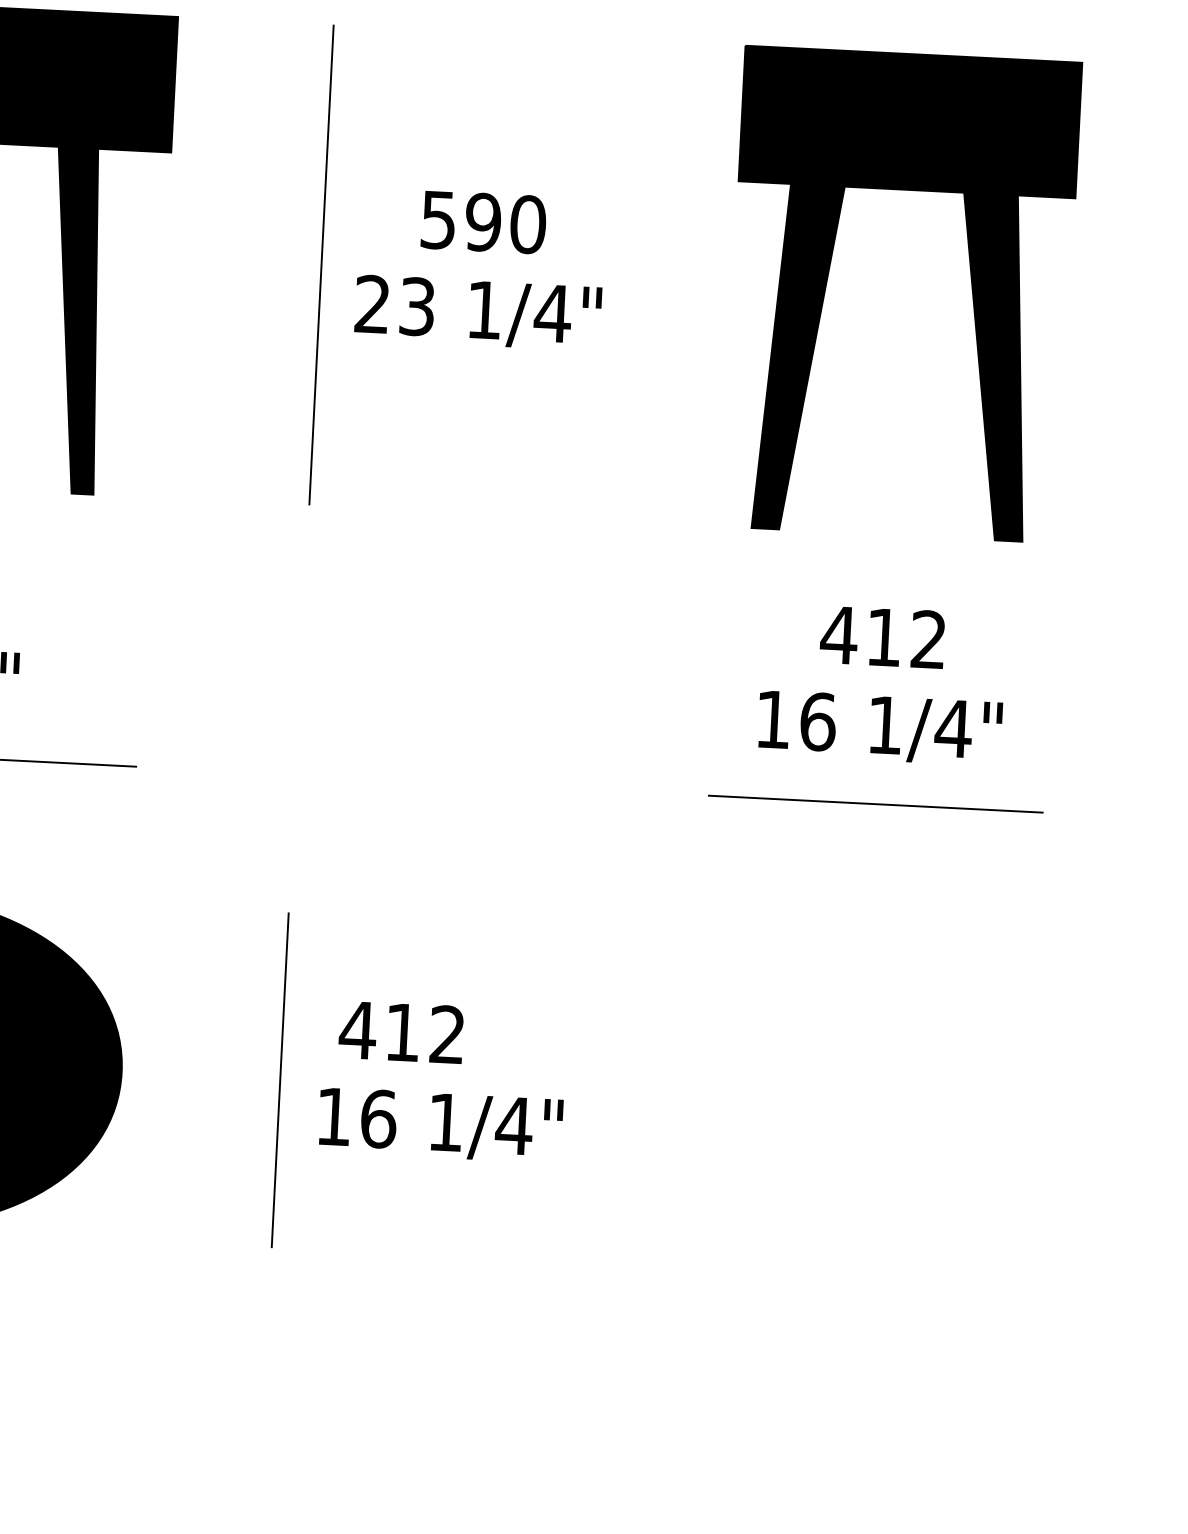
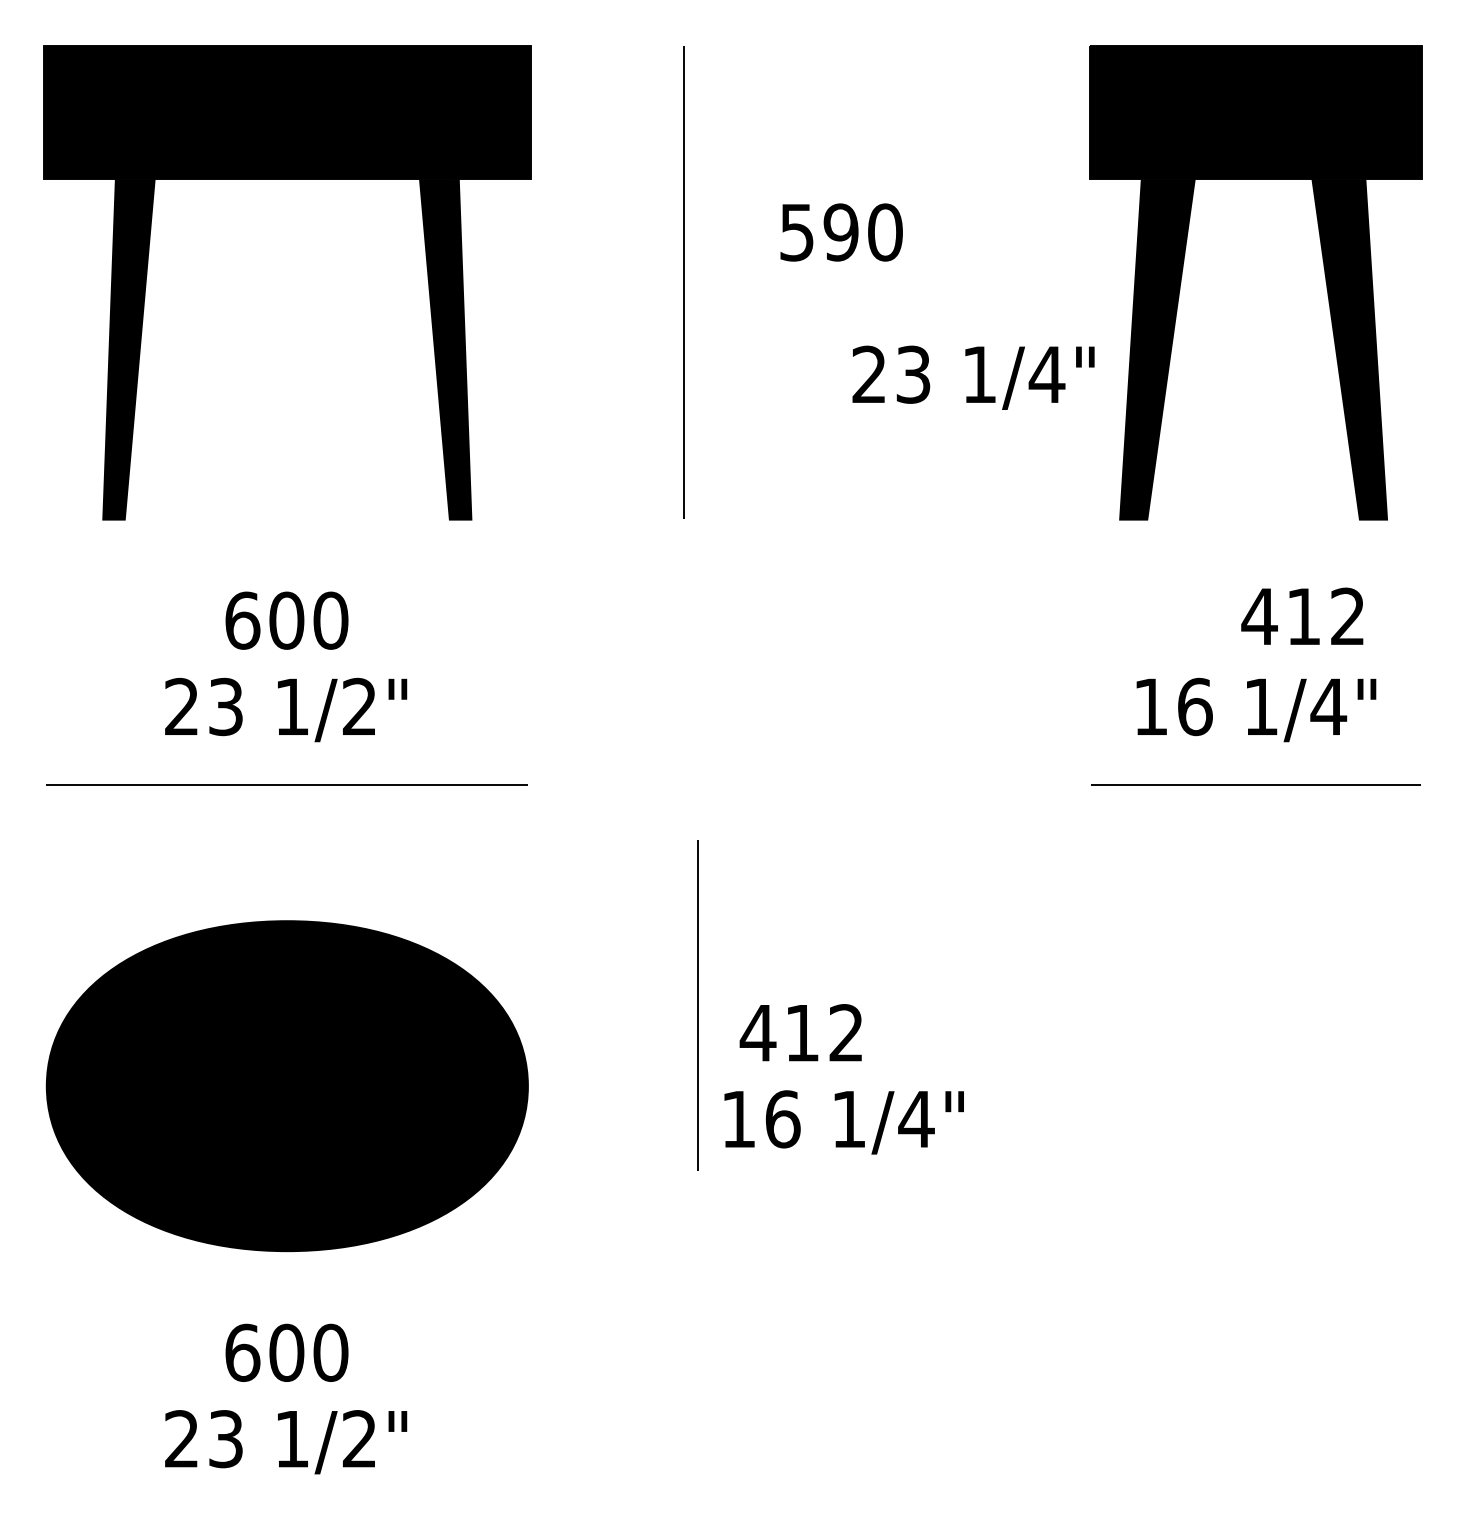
text: (478, 312) -> (973, 377), moved
text: (882, 636) -> (1302, 615), moved
line: (279, 1080) -> (697, 1005), moved

